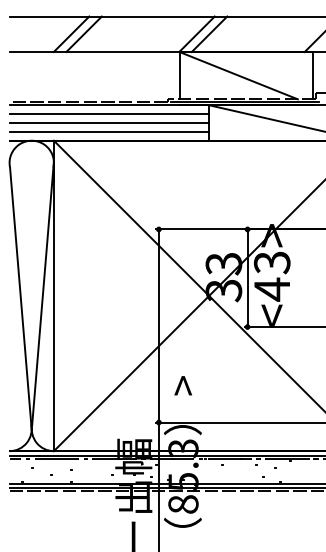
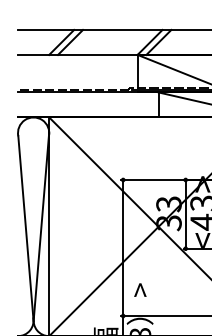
line: (109, 114) -> (88, 98), removed
line: (109, 122) -> (88, 104), removed
line: (109, 131) -> (88, 110), removed

